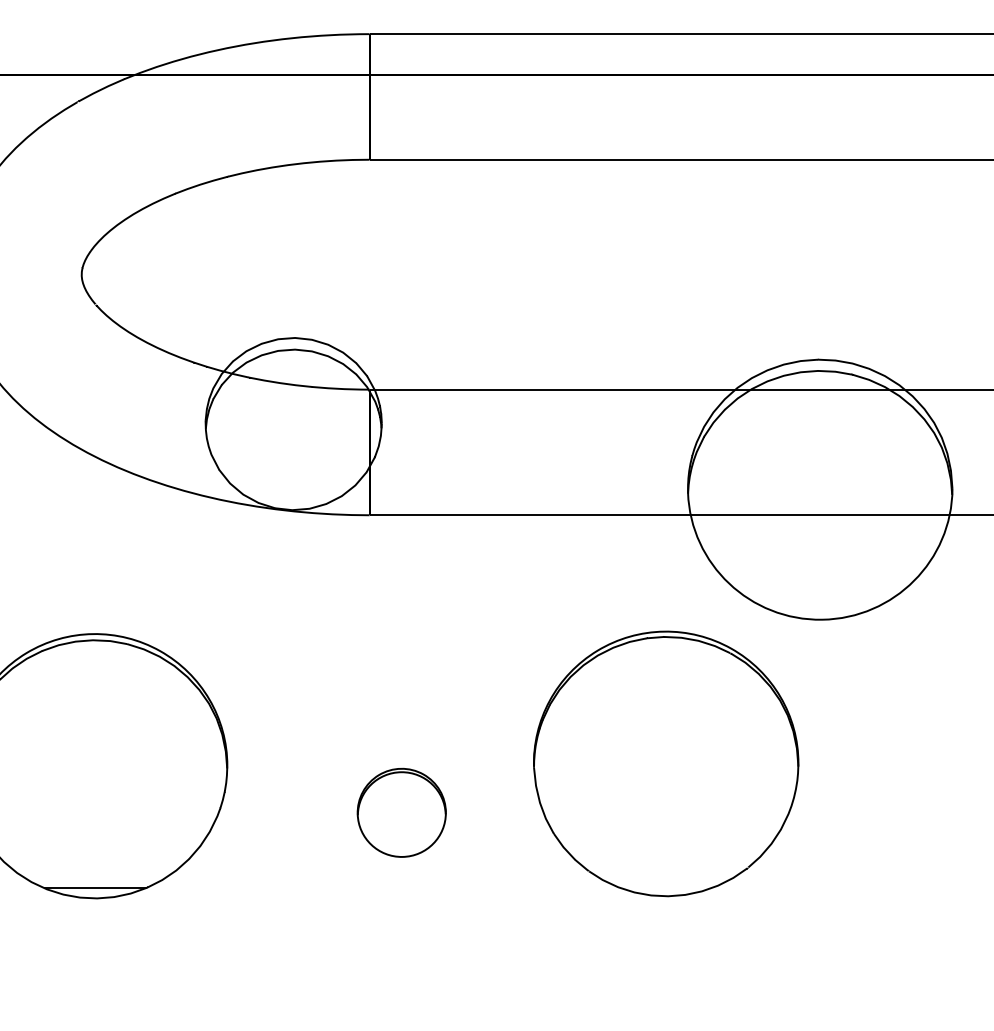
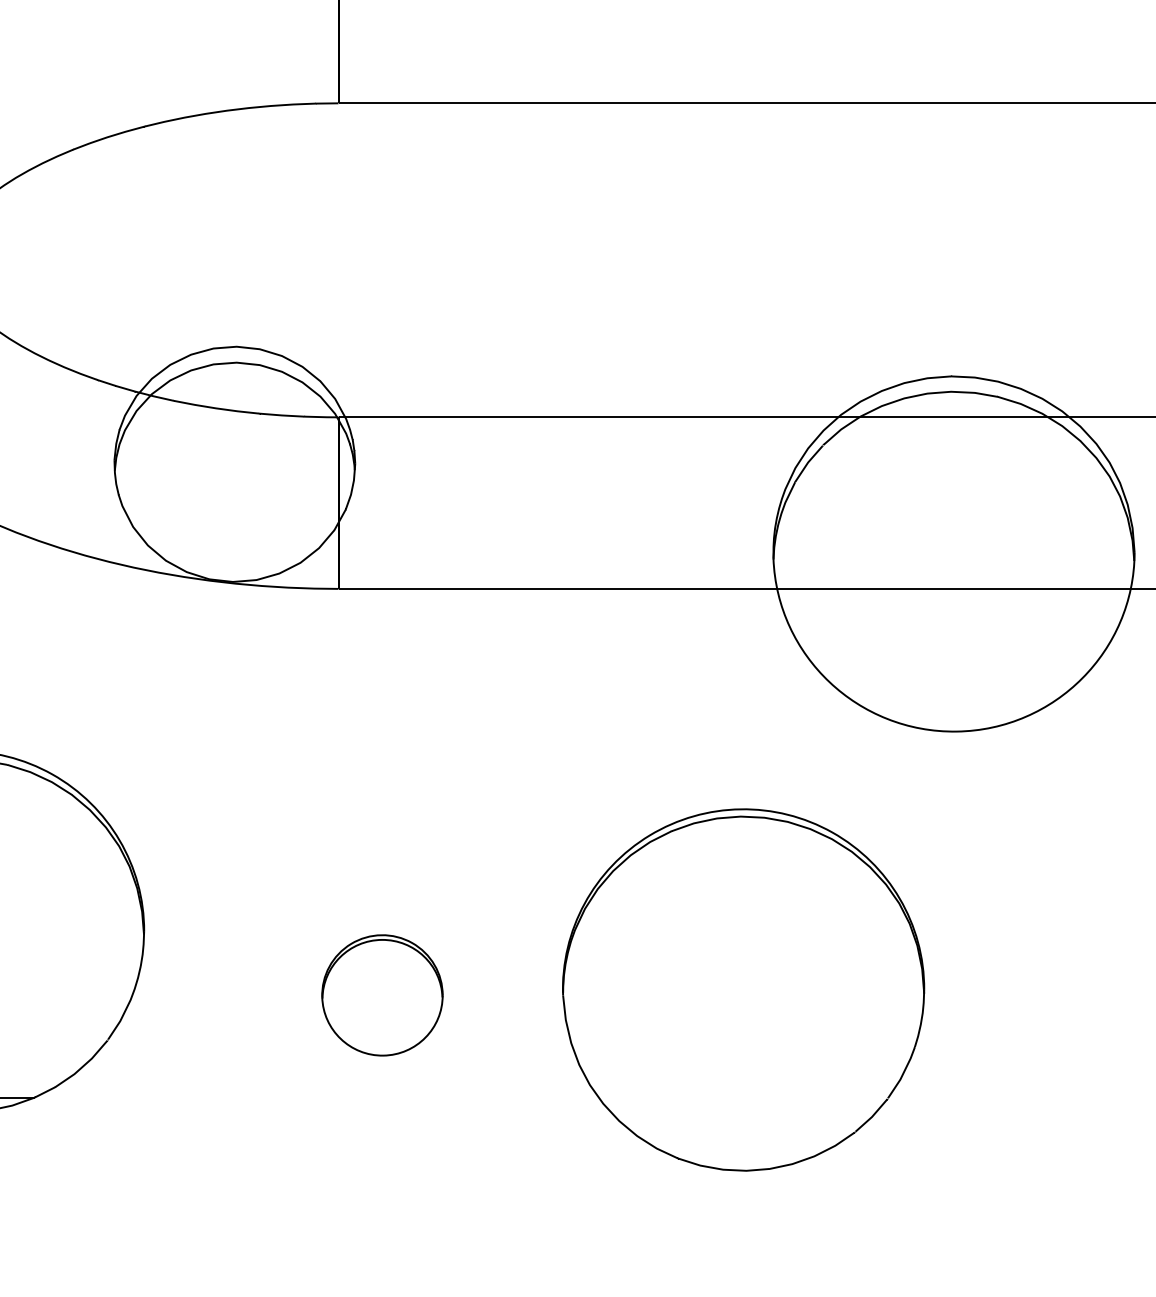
part: (666, 763) -> (744, 989), moved

